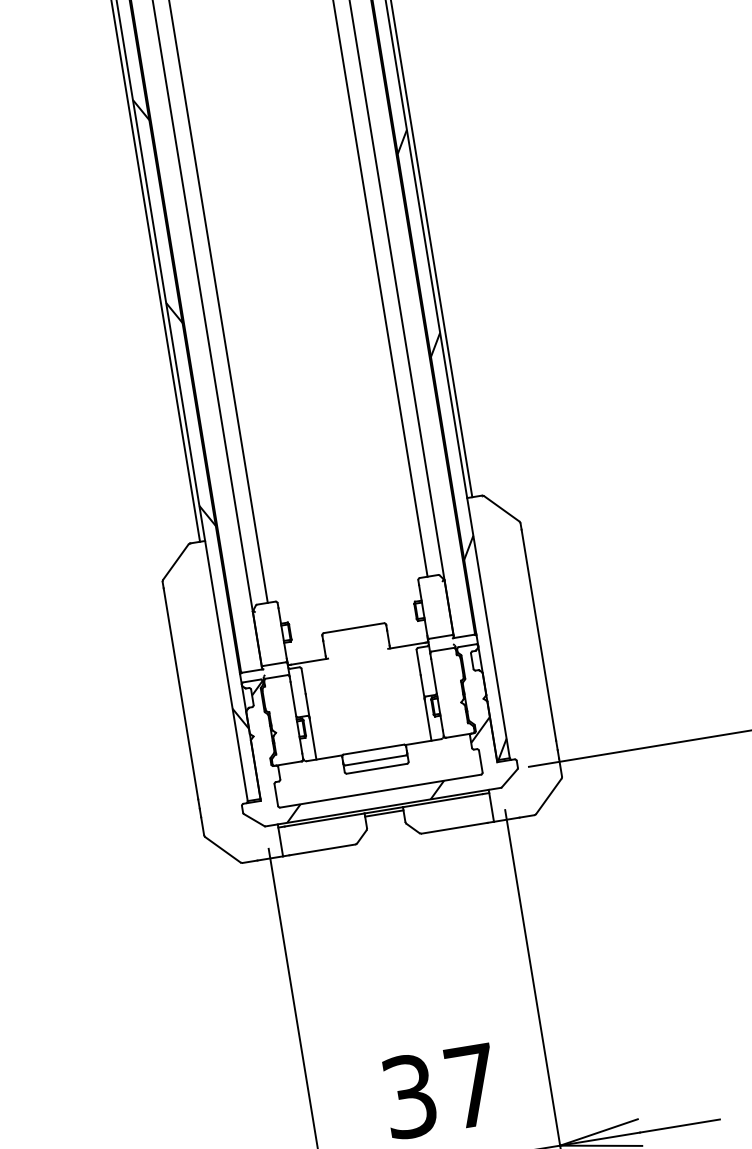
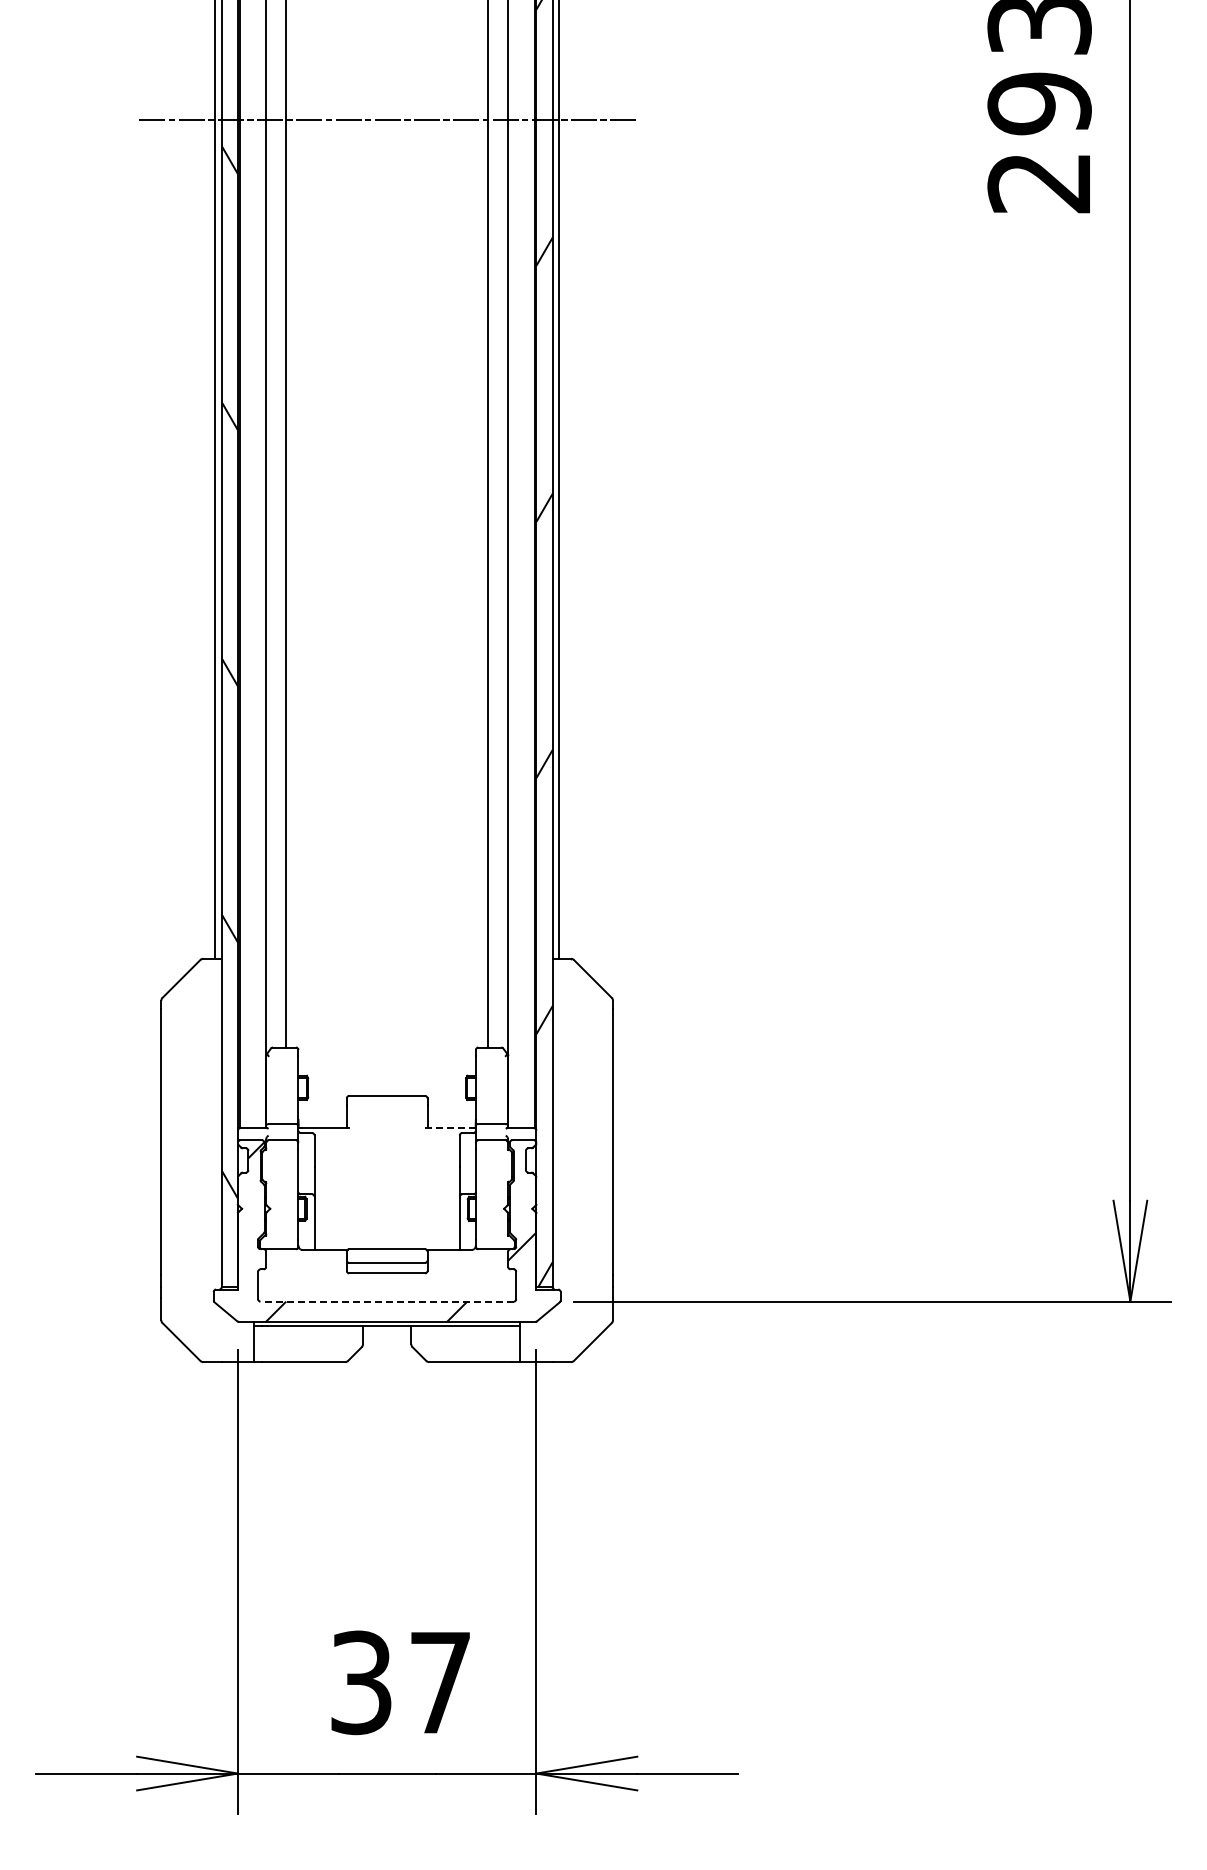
line: (406, 646) -> (448, 1128), solid -> dashed
line: (380, 790) -> (387, 1301), solid -> dashed
line: (383, 813) -> (386, 1329), removed

